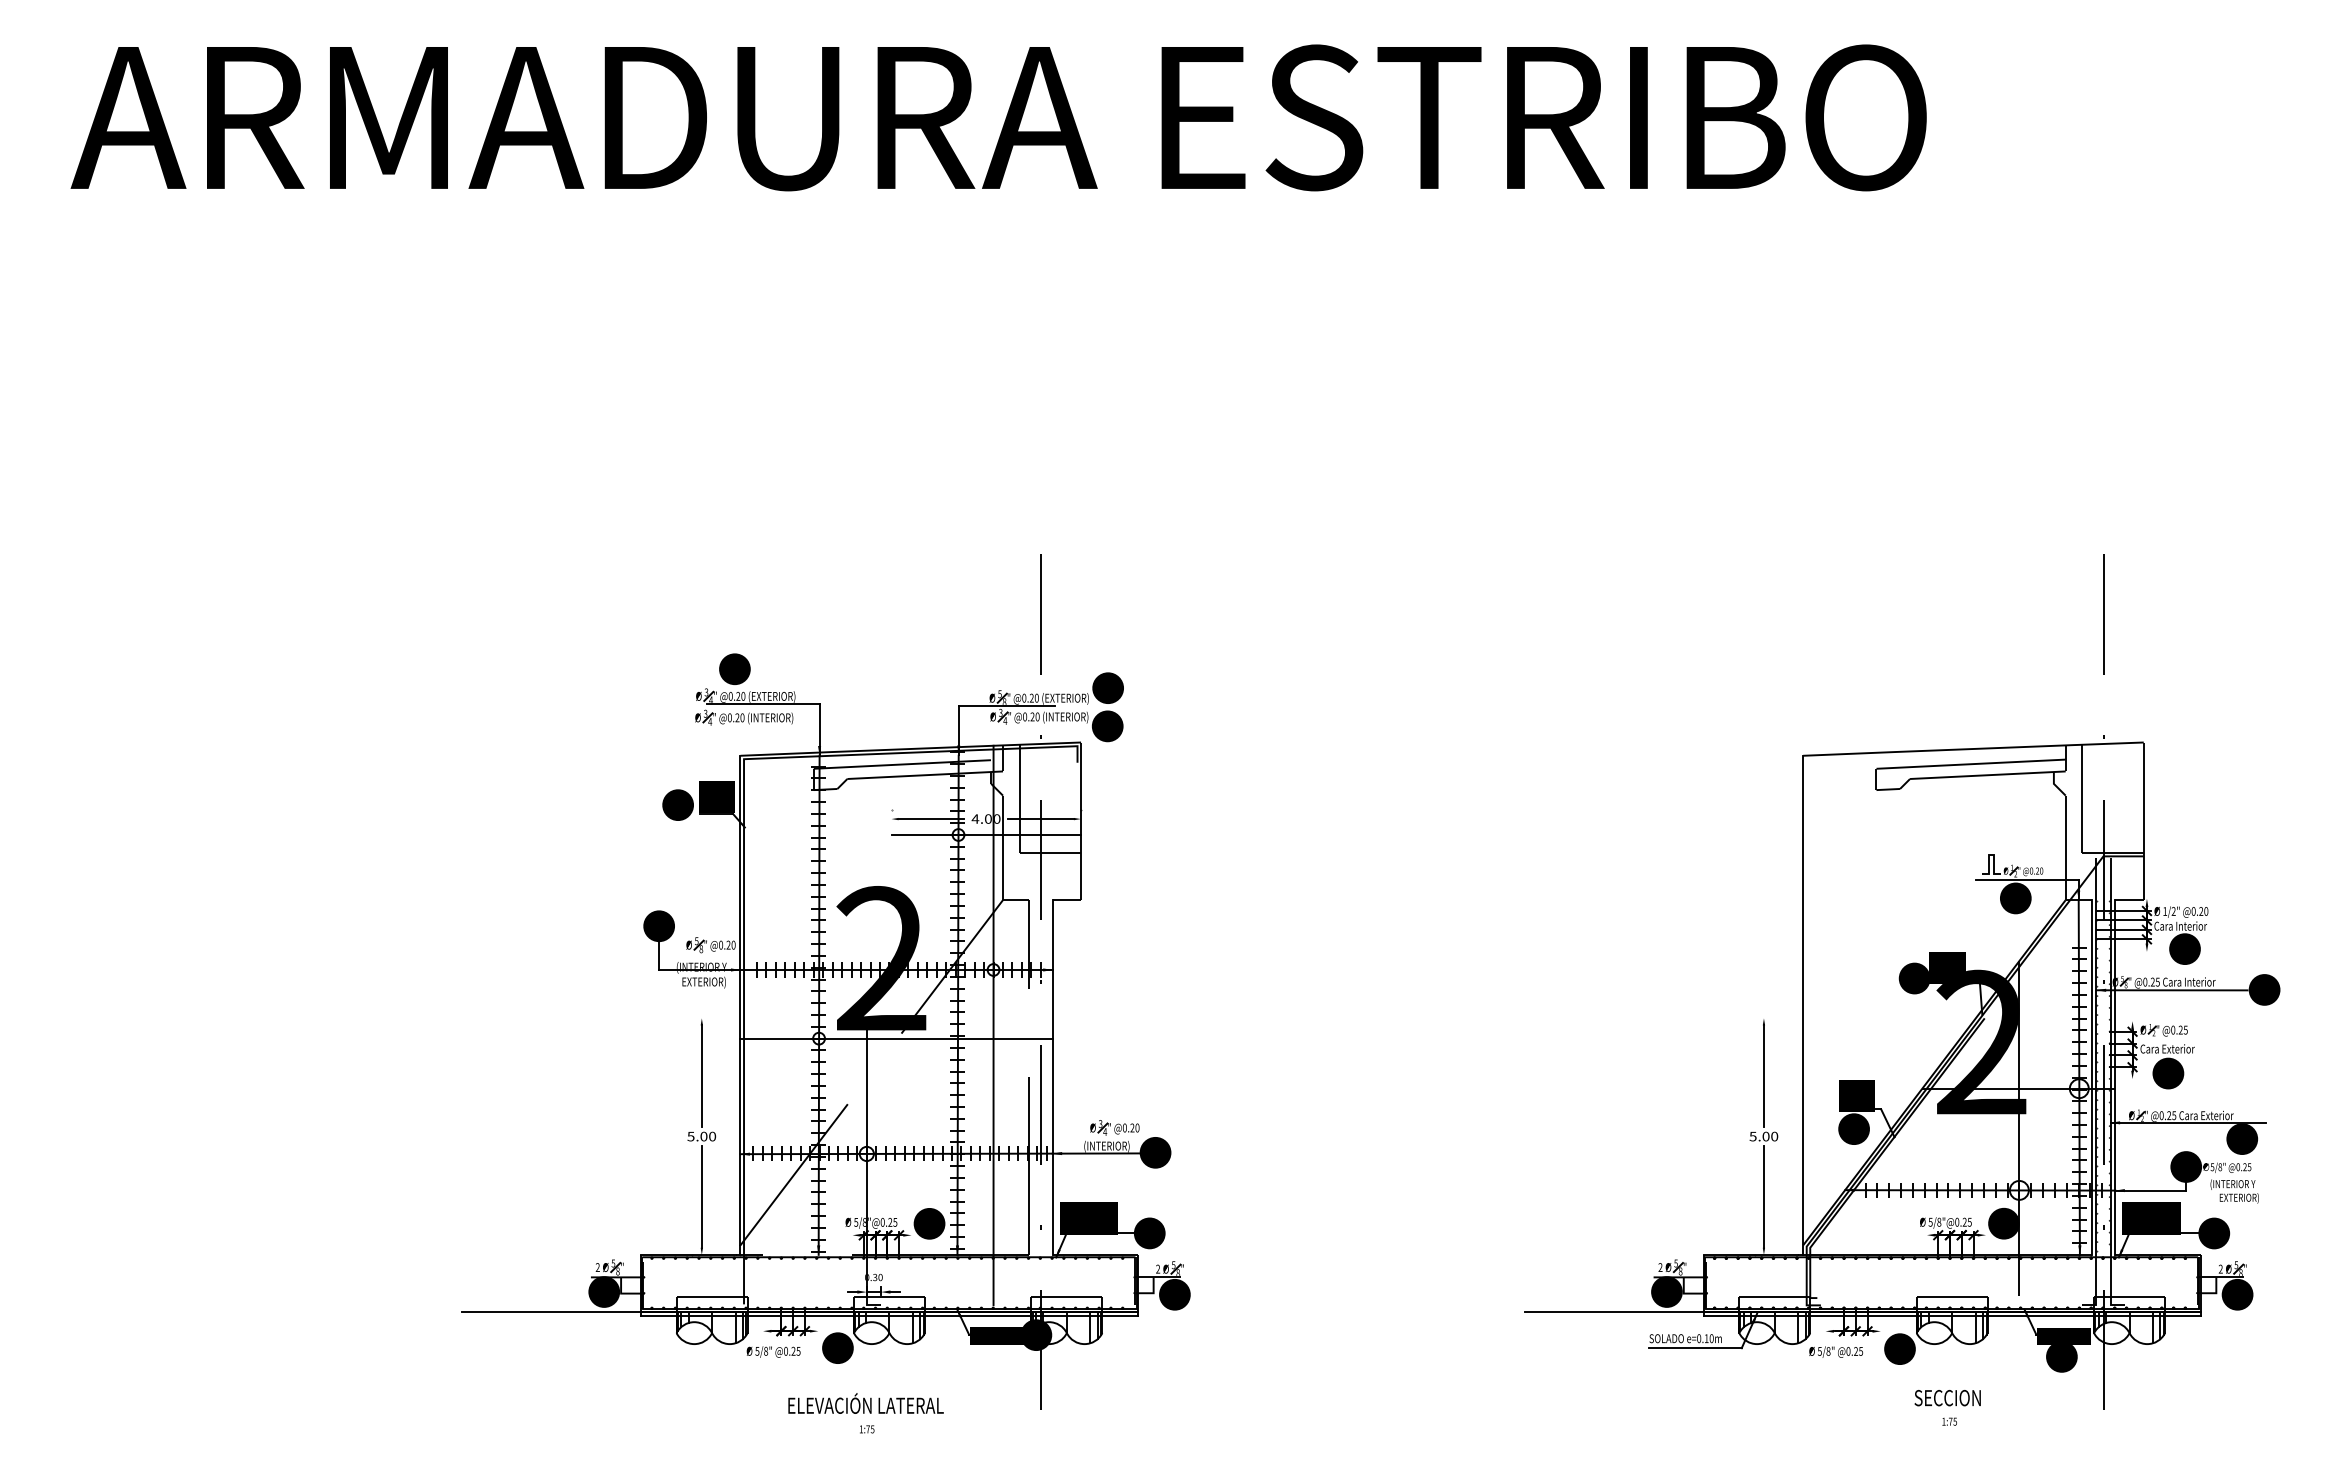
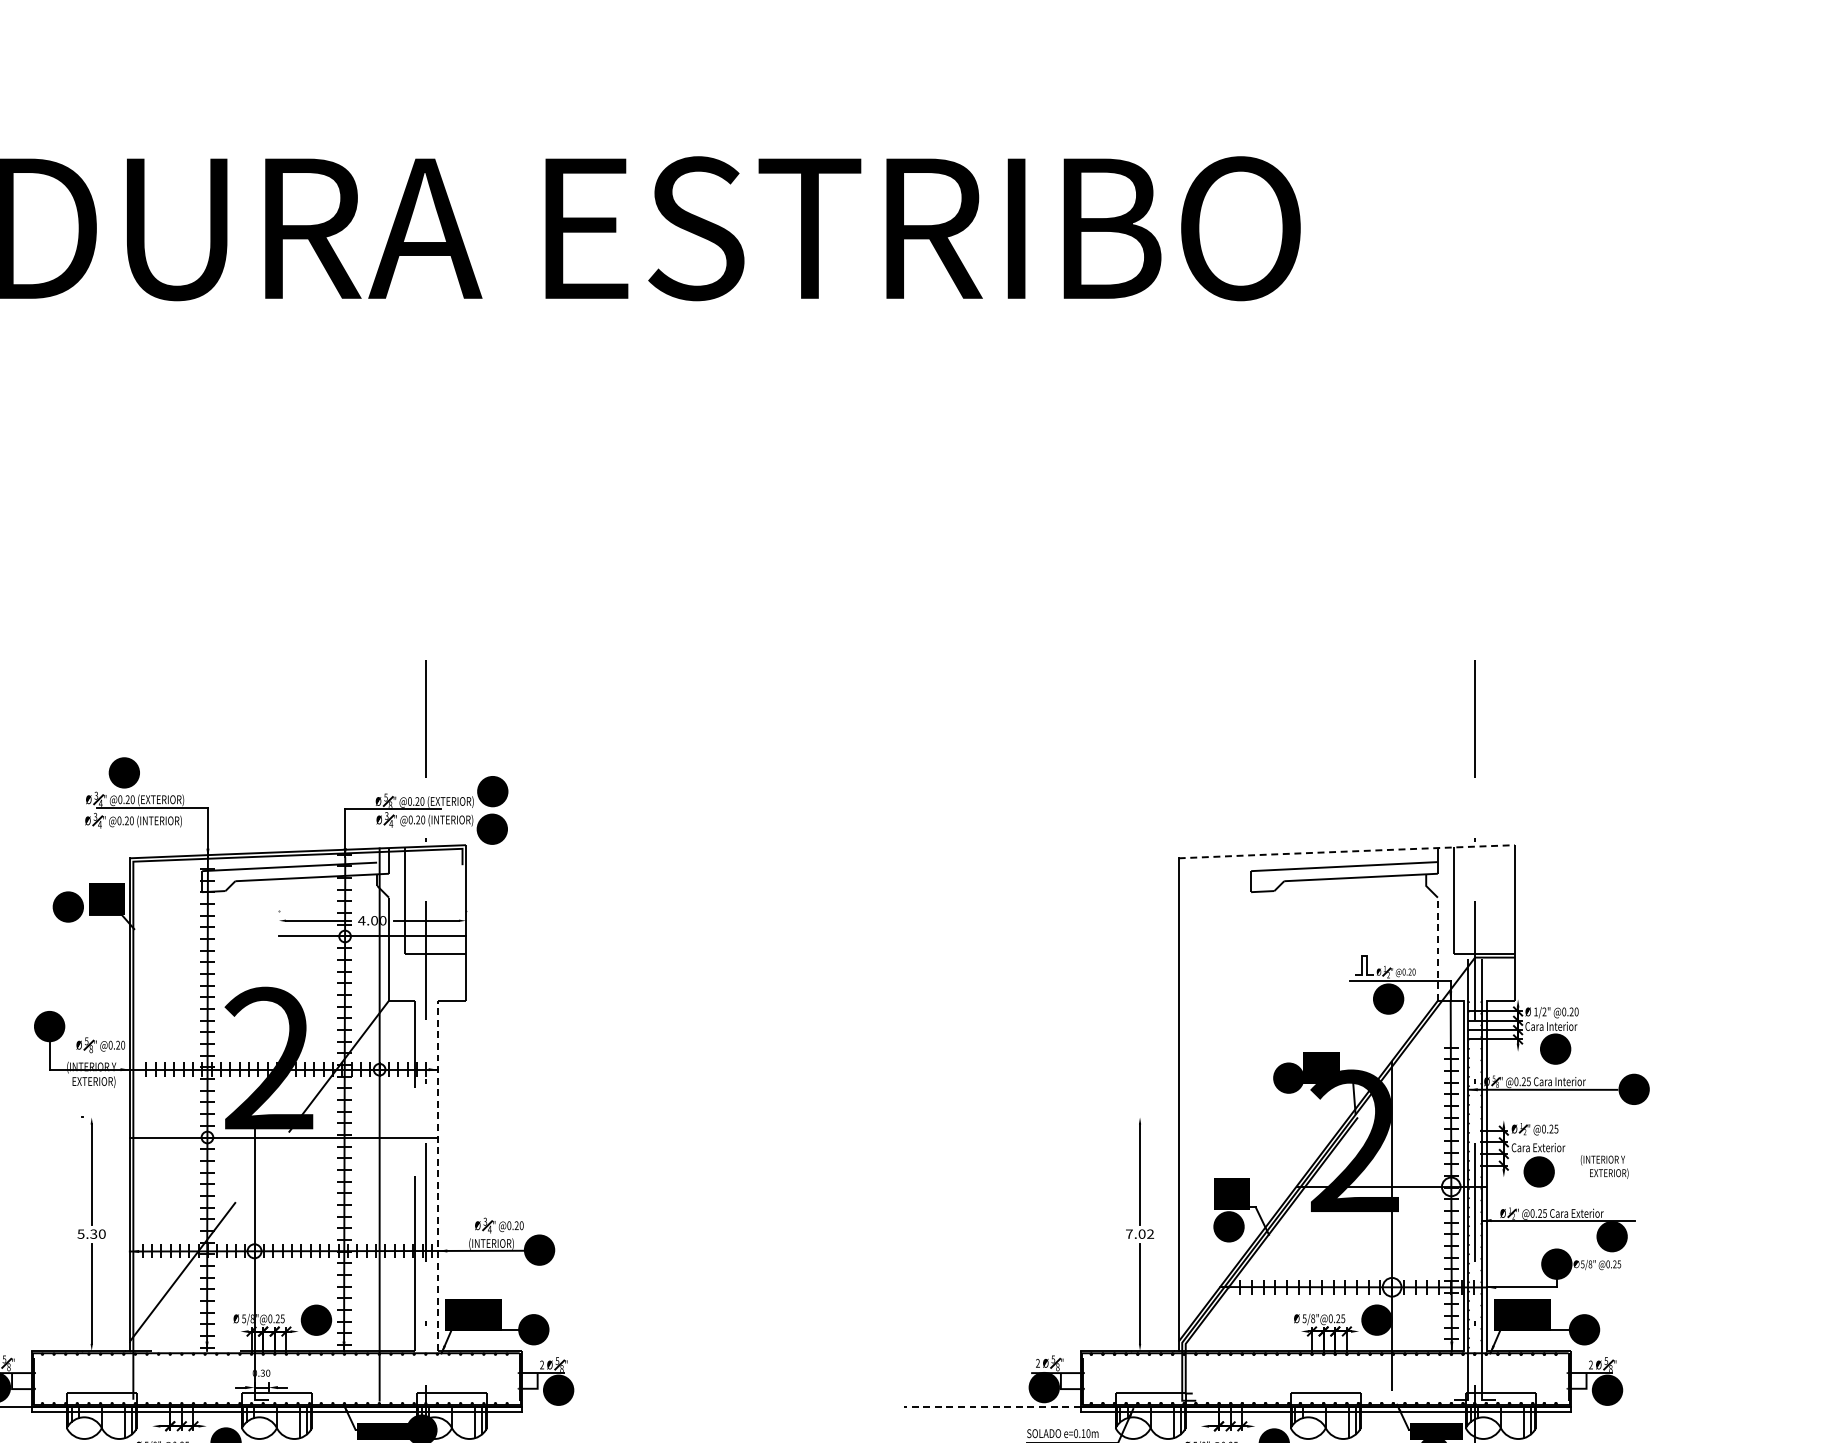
line: (1973, 748) -> (1346, 851), solid -> dashed
line: (2065, 847) -> (1437, 948), solid -> dashed
line: (1052, 1077) -> (437, 1175), solid -> dashed
text: (703, 1136) -> (93, 1234), 5.00 -> 5.30
text: (1763, 1136) -> (1139, 1234), 5.00 -> 7.02
text: (2234, 1191) -> (1604, 1166), moved
line: (1614, 1311) -> (992, 1406), solid -> dashed

